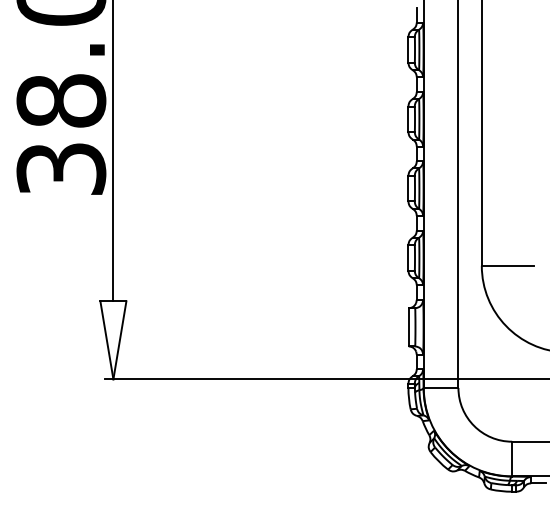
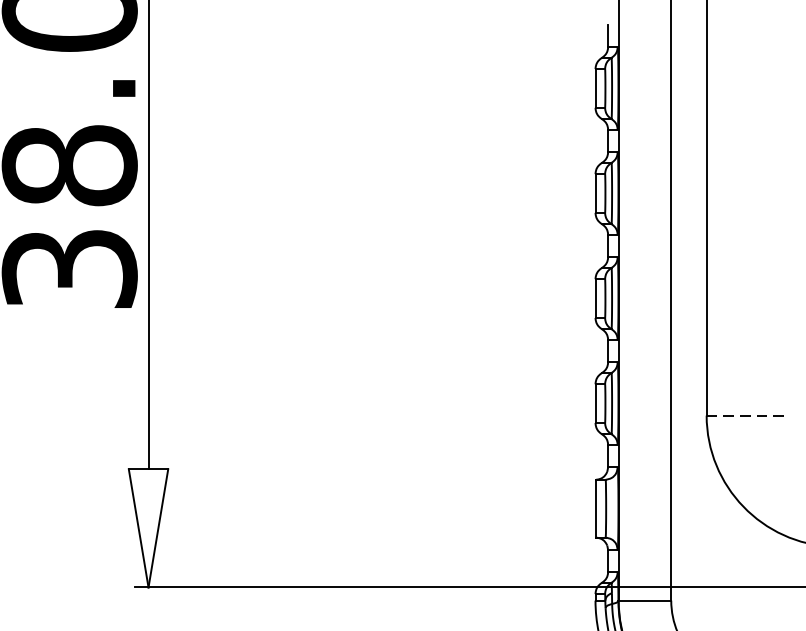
line: (508, 265) -> (747, 415), solid -> dashed

